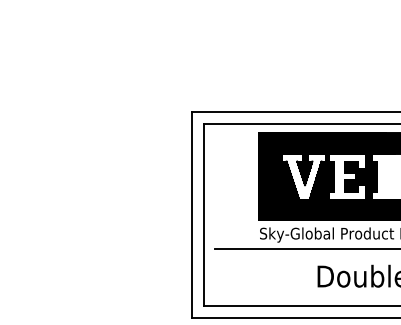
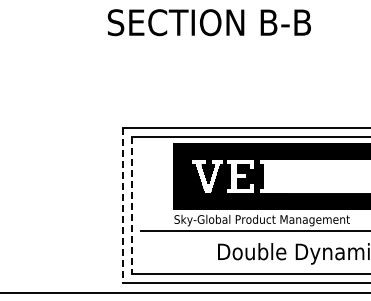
line: (192, 215) -> (123, 205), solid -> dashed
line: (204, 215) -> (132, 205), solid -> dashed

